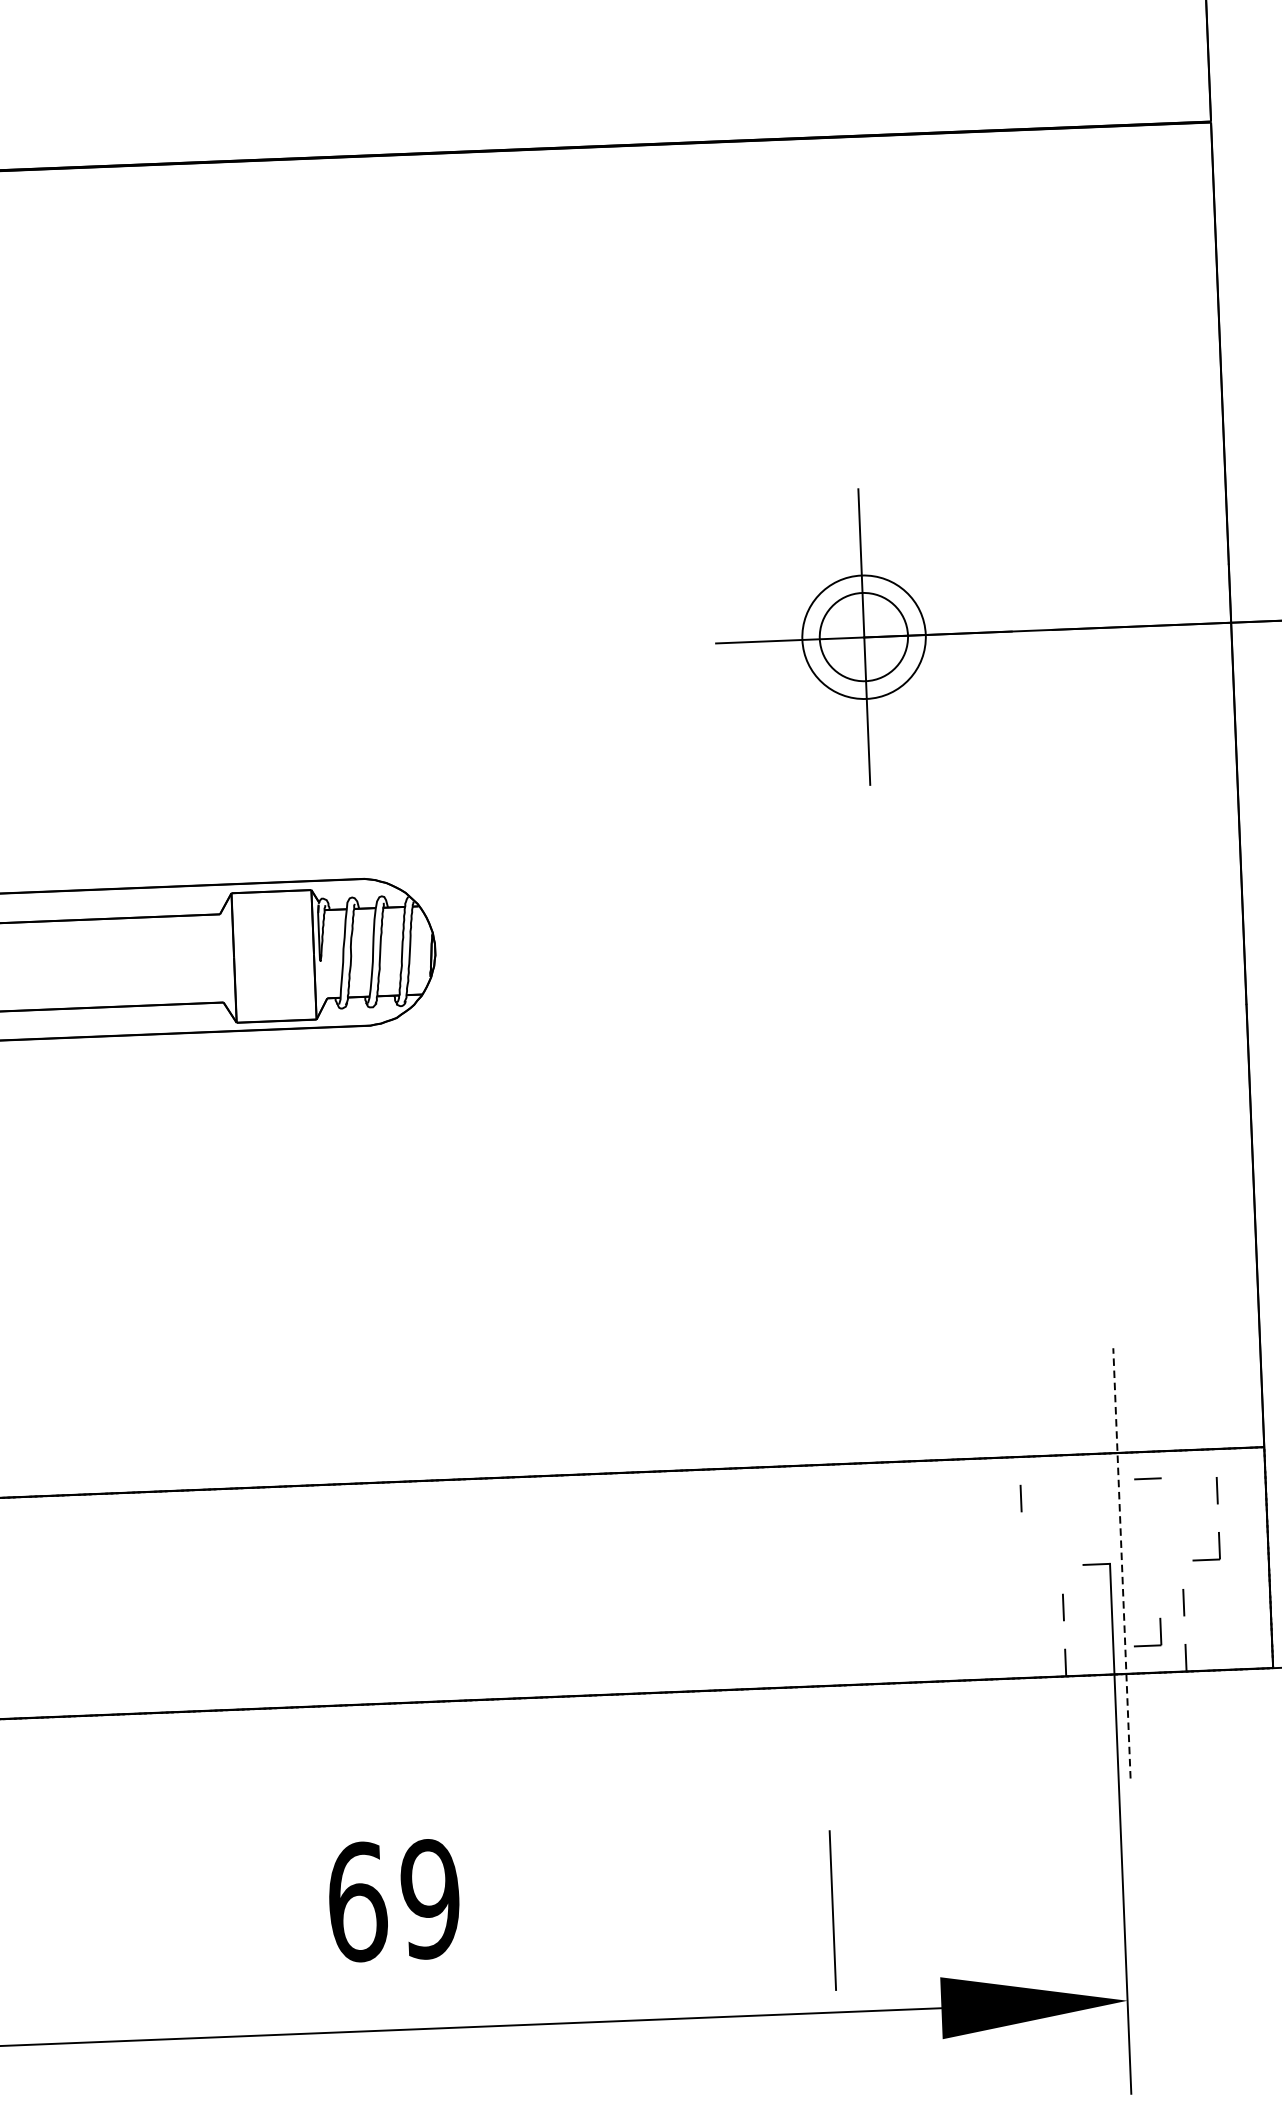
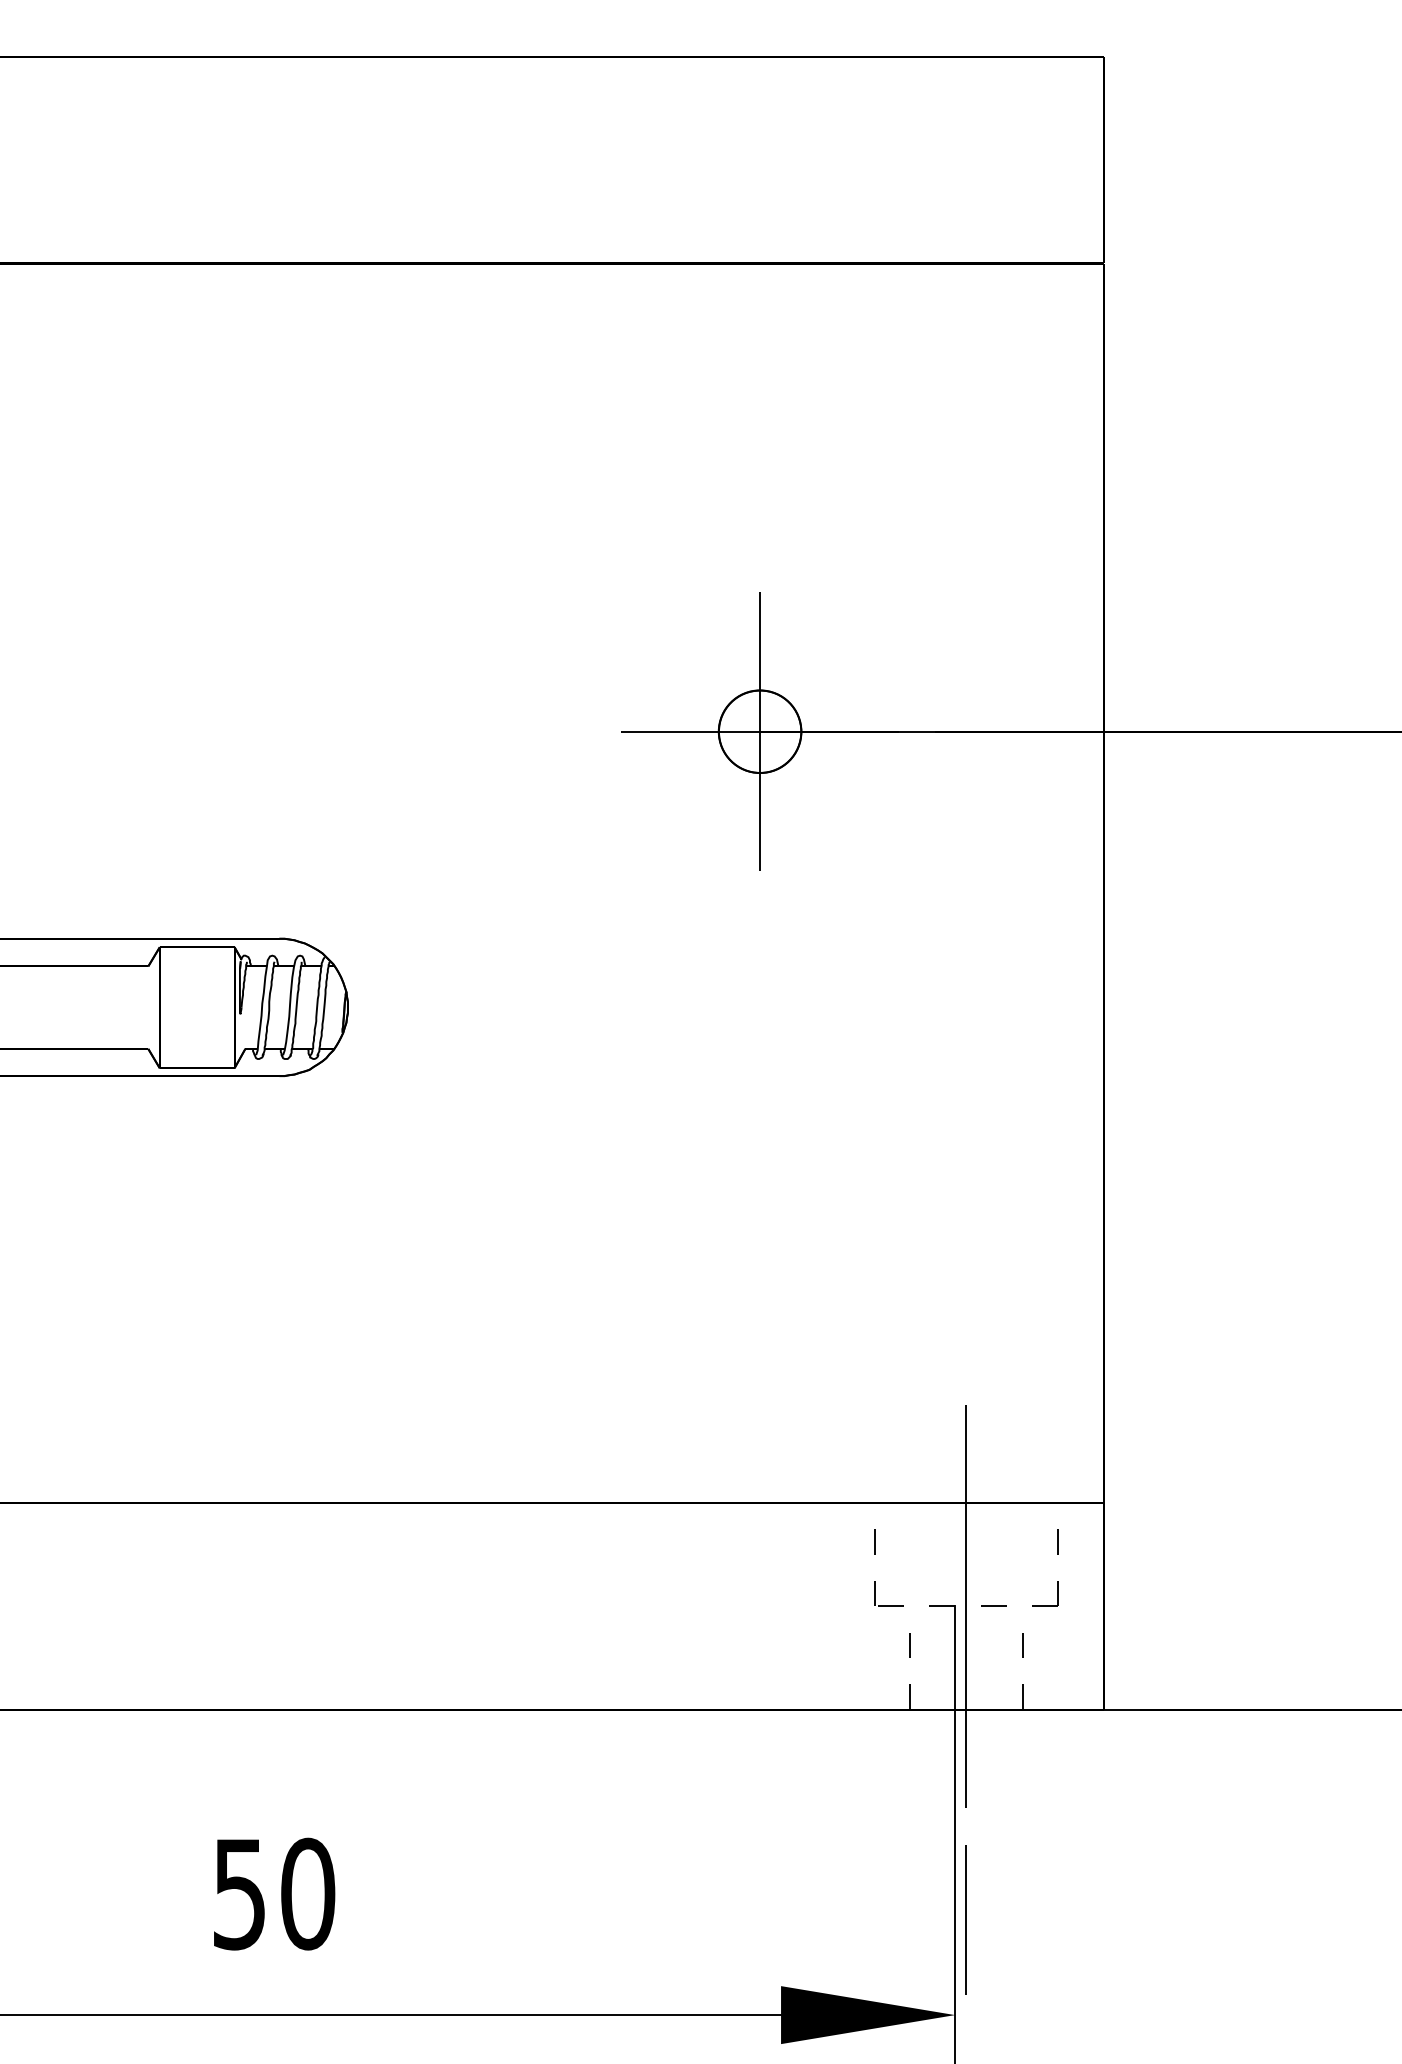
circle: (863, 636) -> (759, 731), size x0.71
line: (1147, 1477) -> (993, 1605), moved
line: (1122, 1562) -> (966, 1605), dashed -> solid
part: (1038, 1565) -> (888, 1605), added
part: (1160, 1631) -> (999, 1671), removed
text: (394, 1899) -> (274, 1893), 69 -> 50
line: (832, 1910) -> (965, 1919), moved

